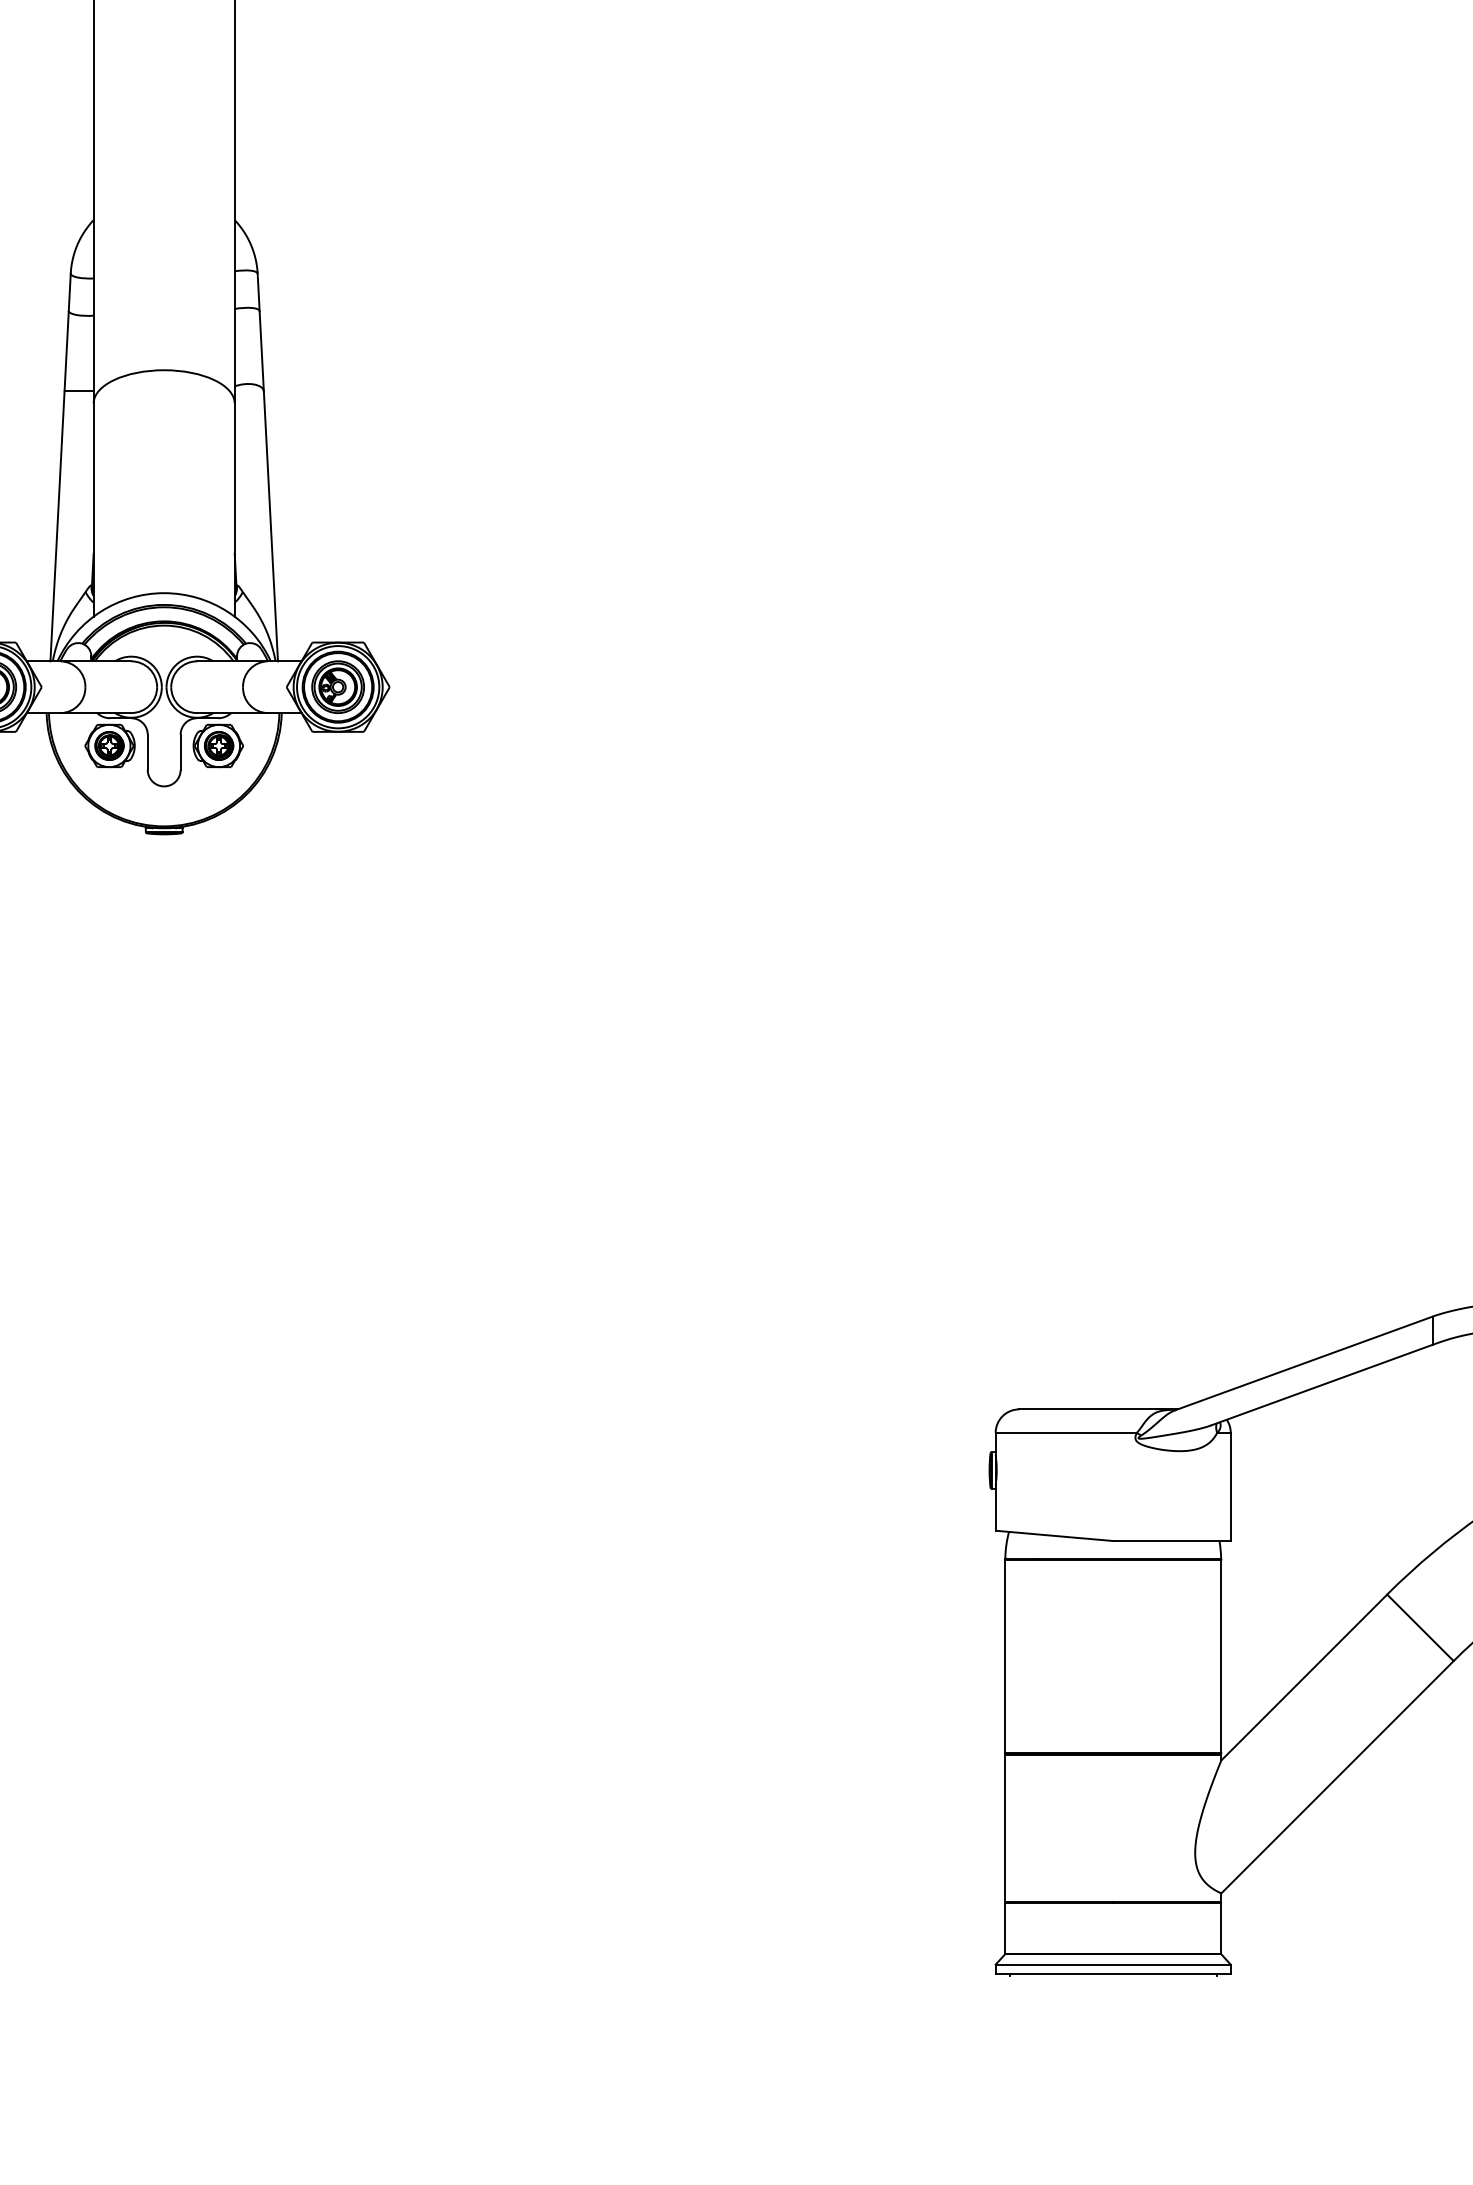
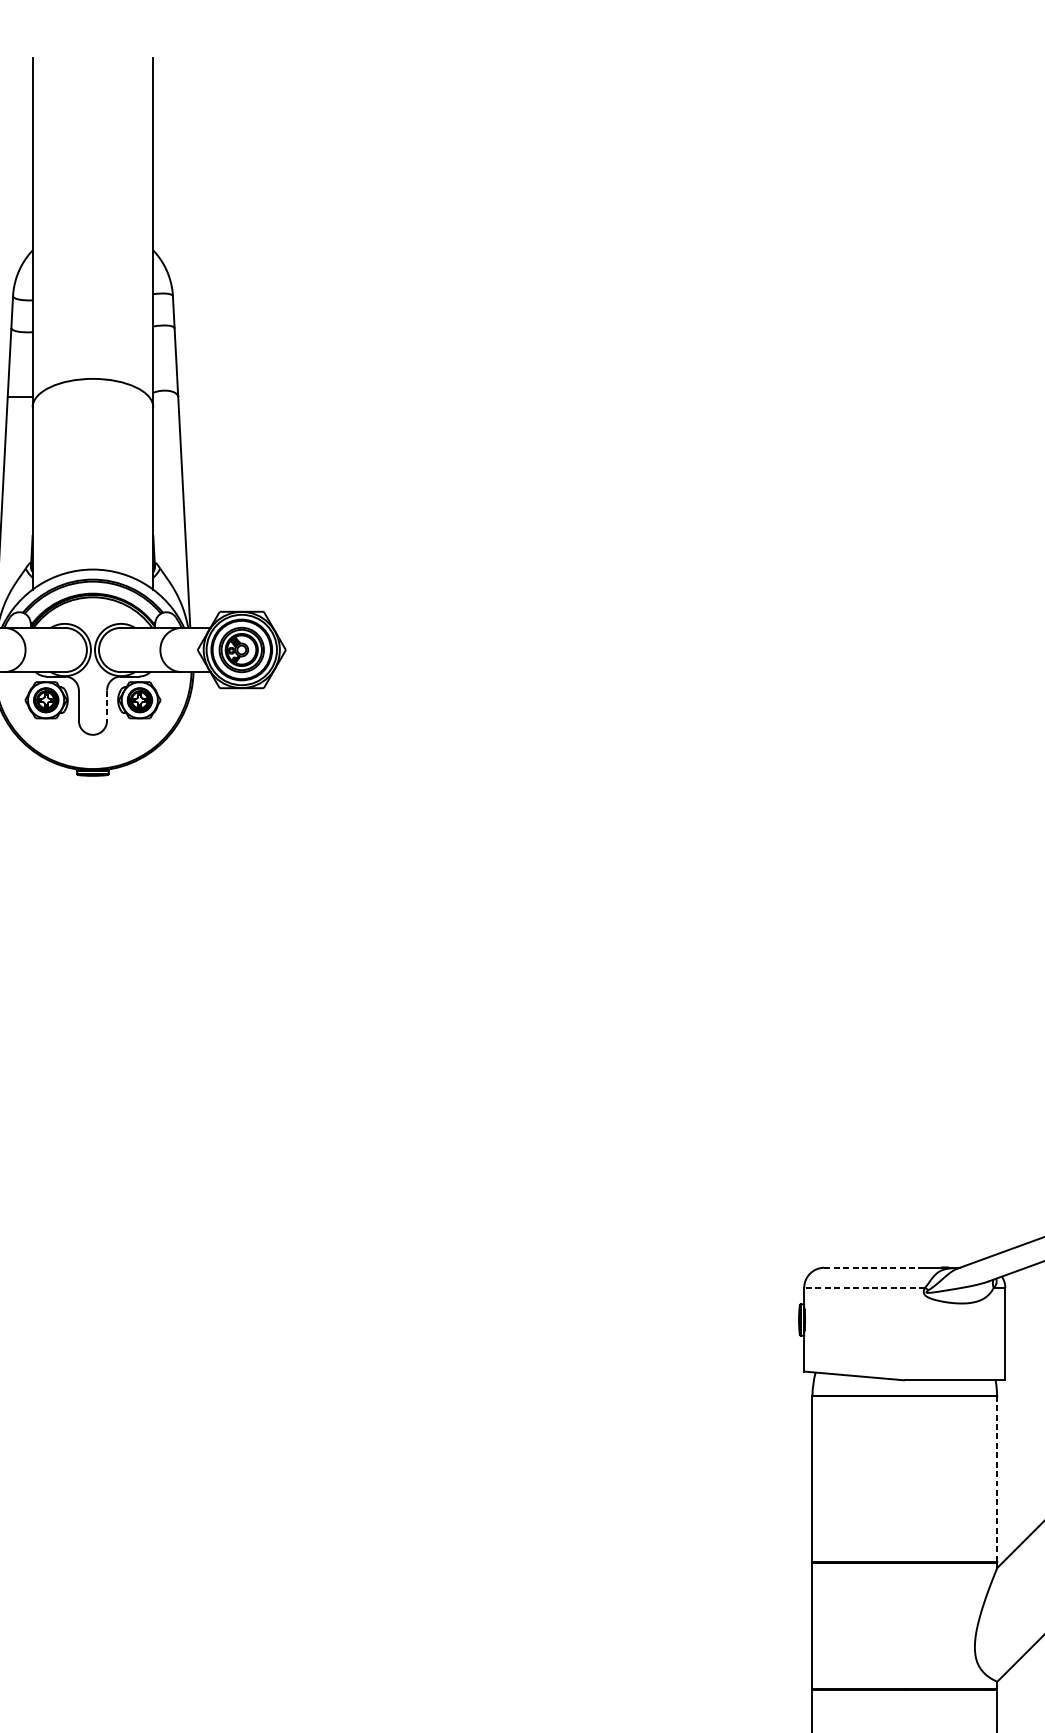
line: (180, 752) -> (106, 705), solid -> dashed
line: (1077, 1409) -> (874, 1267), solid -> dashed
line: (1066, 1432) -> (864, 1287), solid -> dashed
line: (1221, 1656) -> (997, 1479), solid -> dashed

